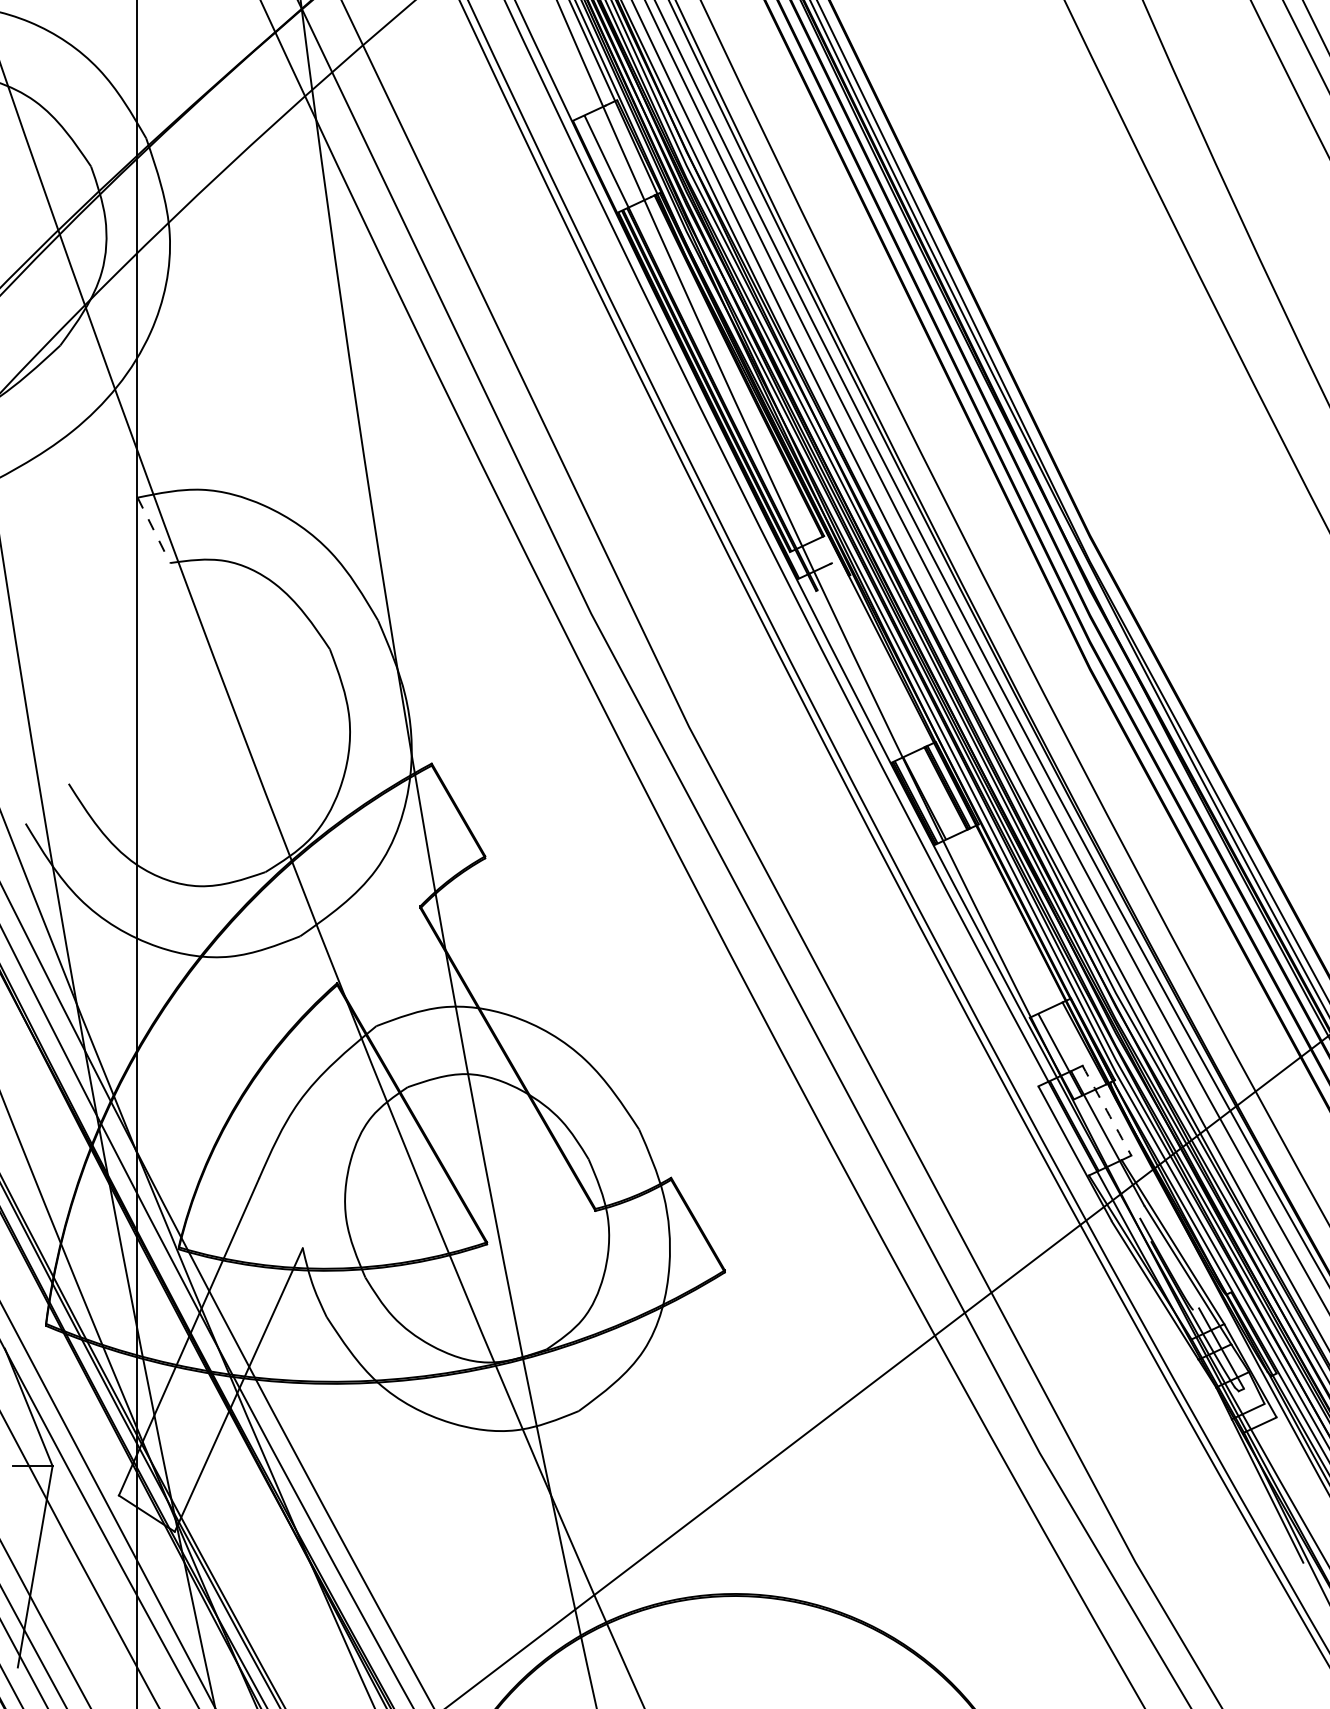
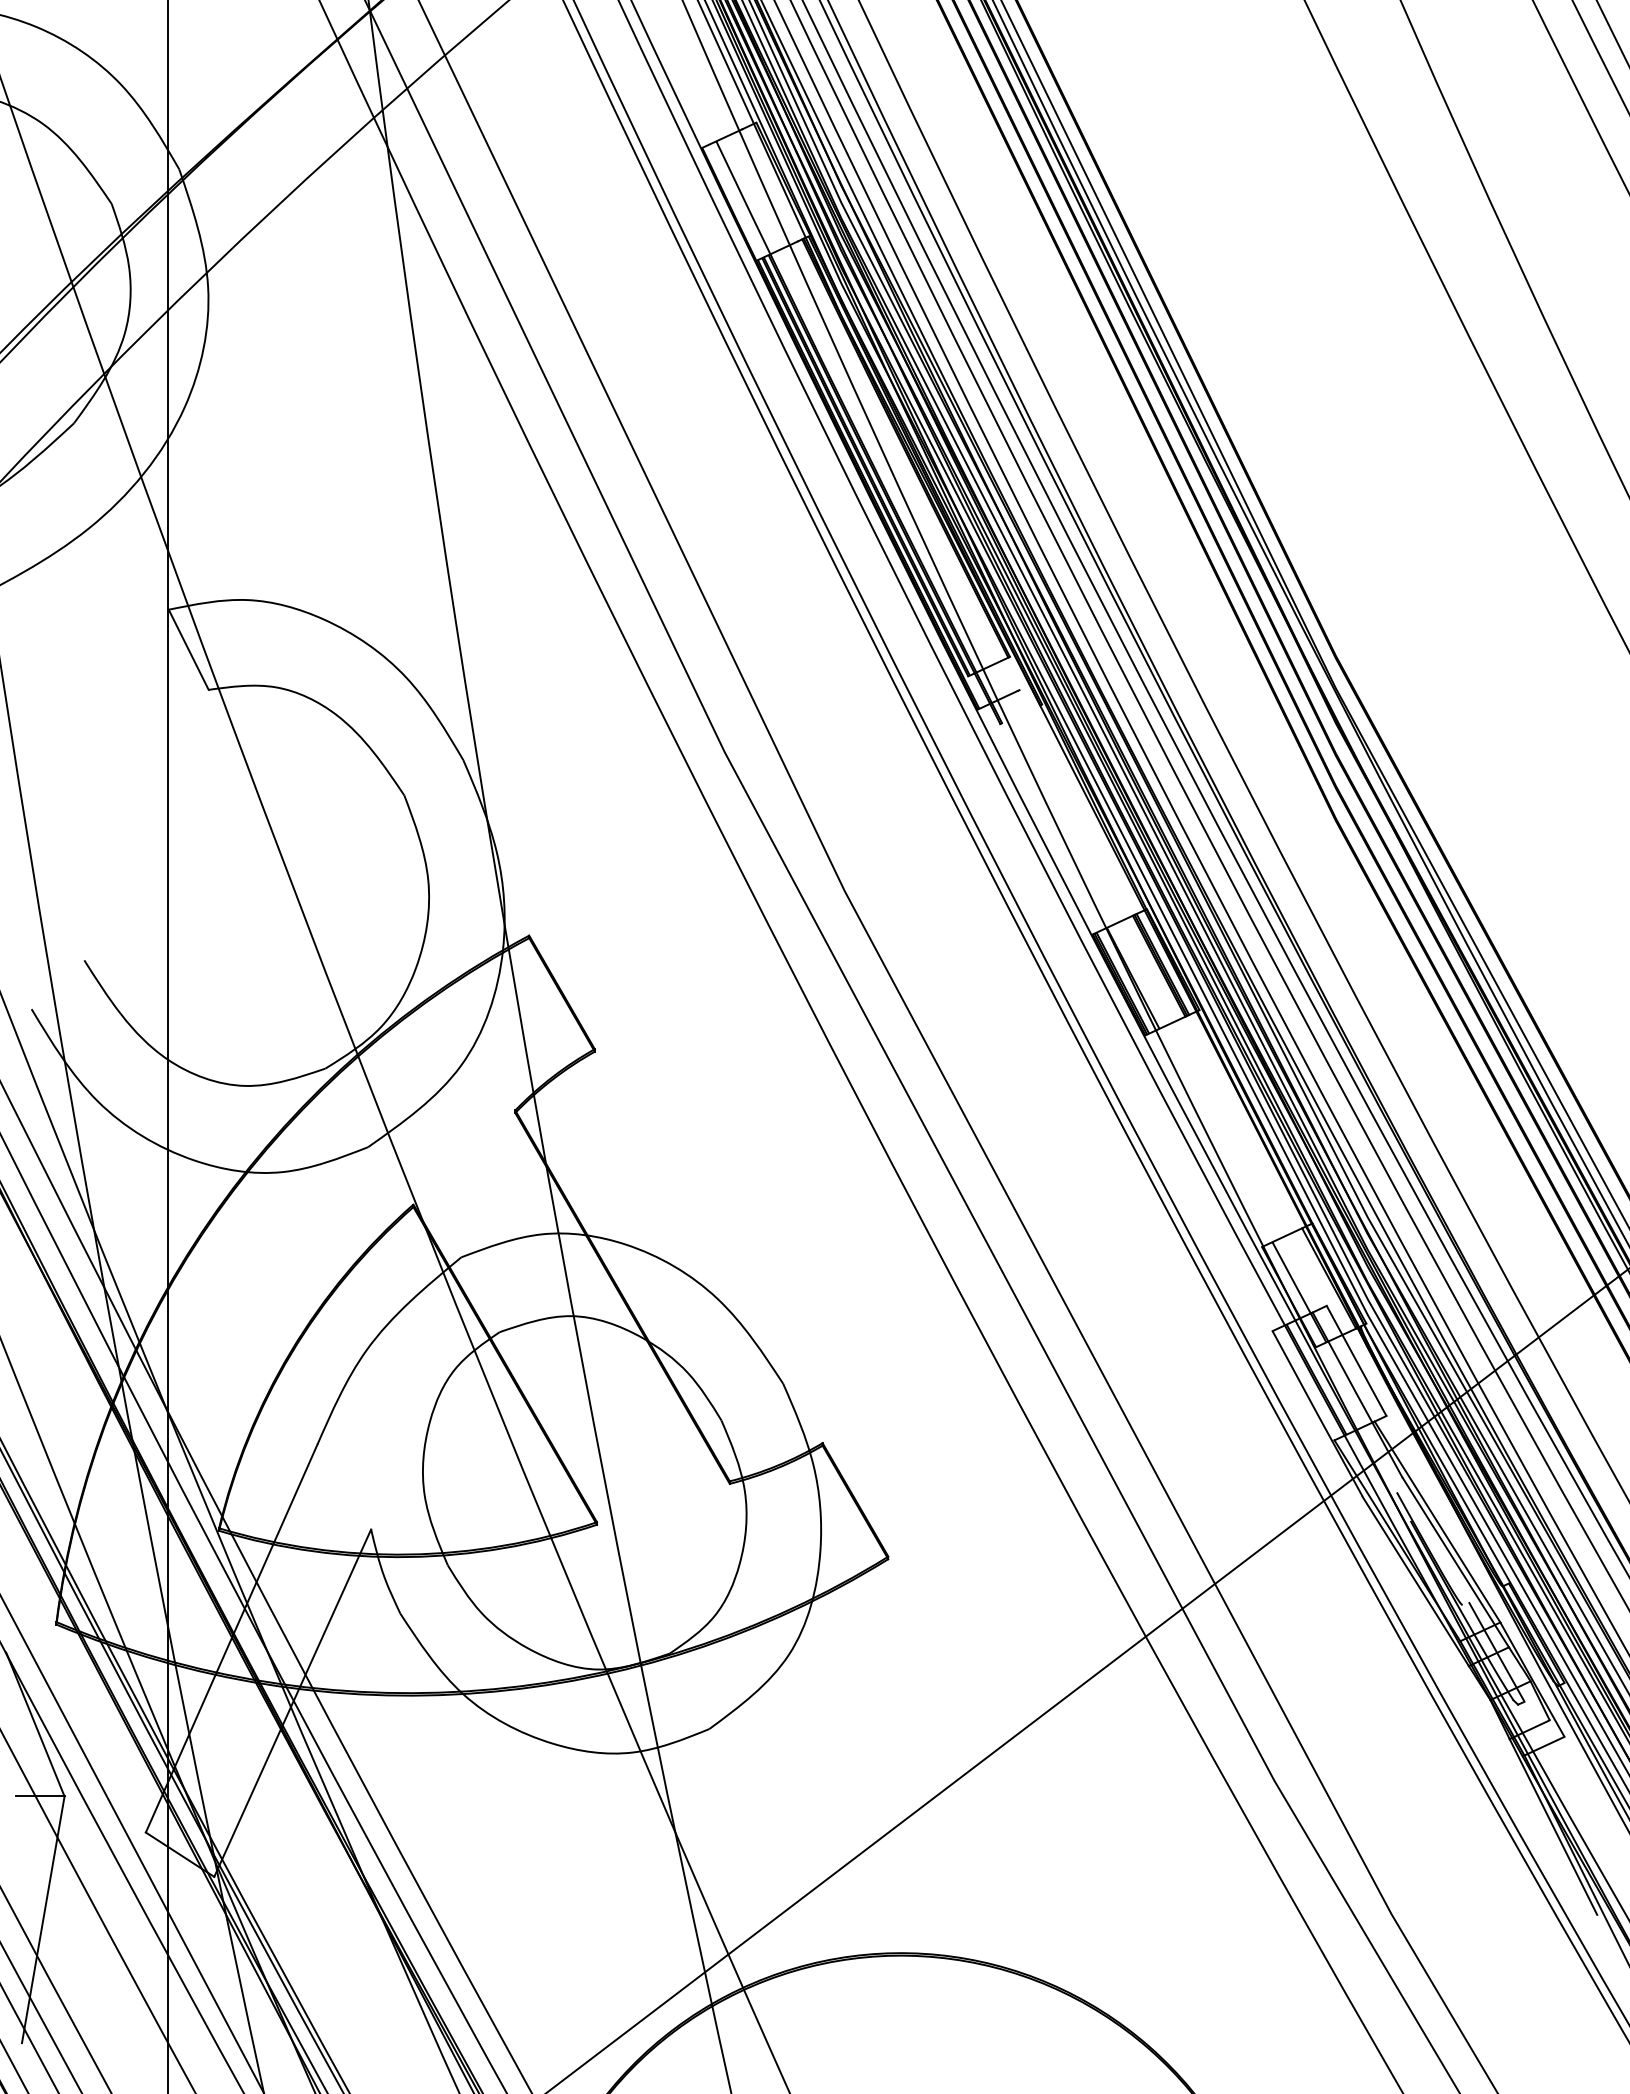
line: (153, 530) -> (188, 649), dashed -> solid
arc: (1106, 1110) -> (1356, 1360), dashed -> solid

